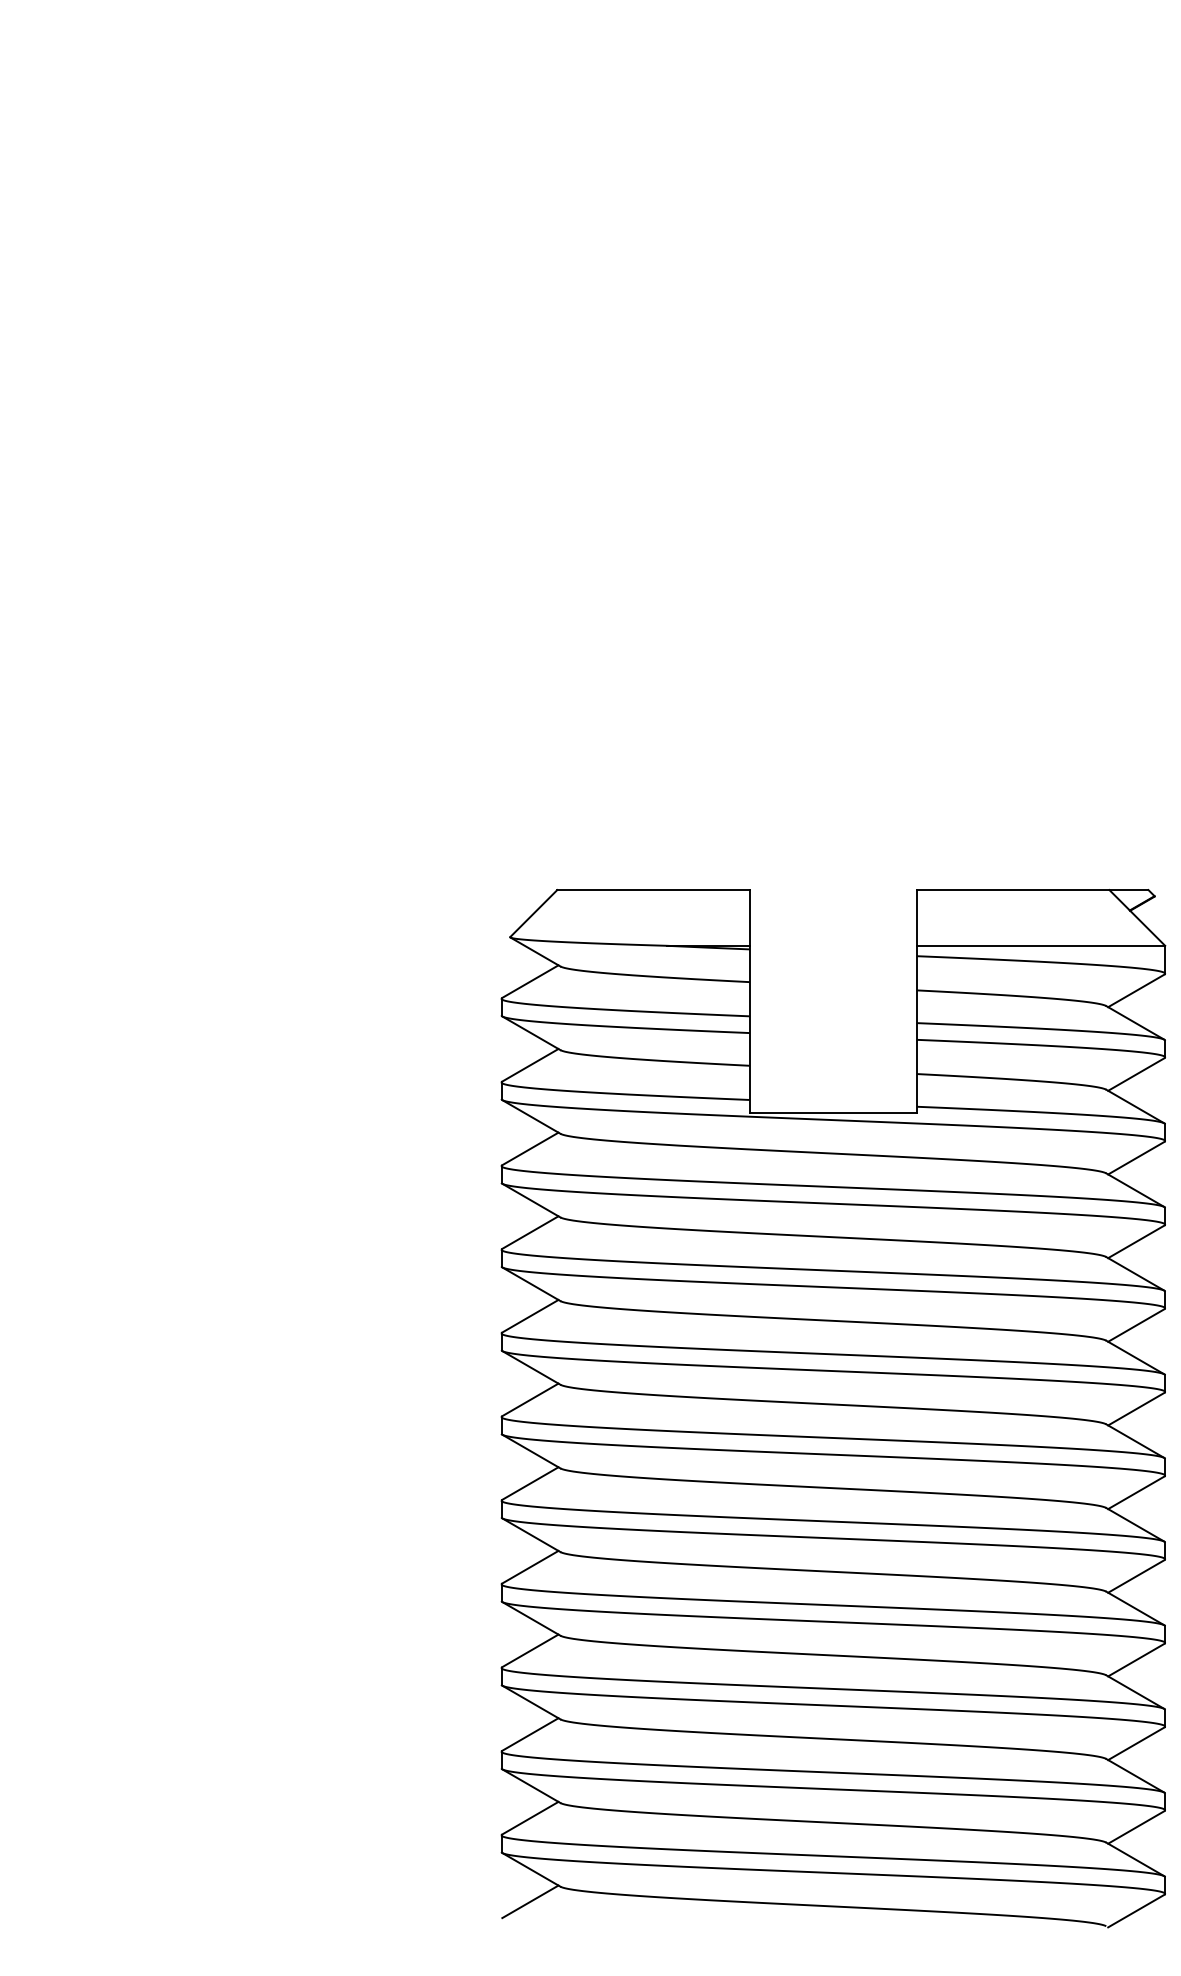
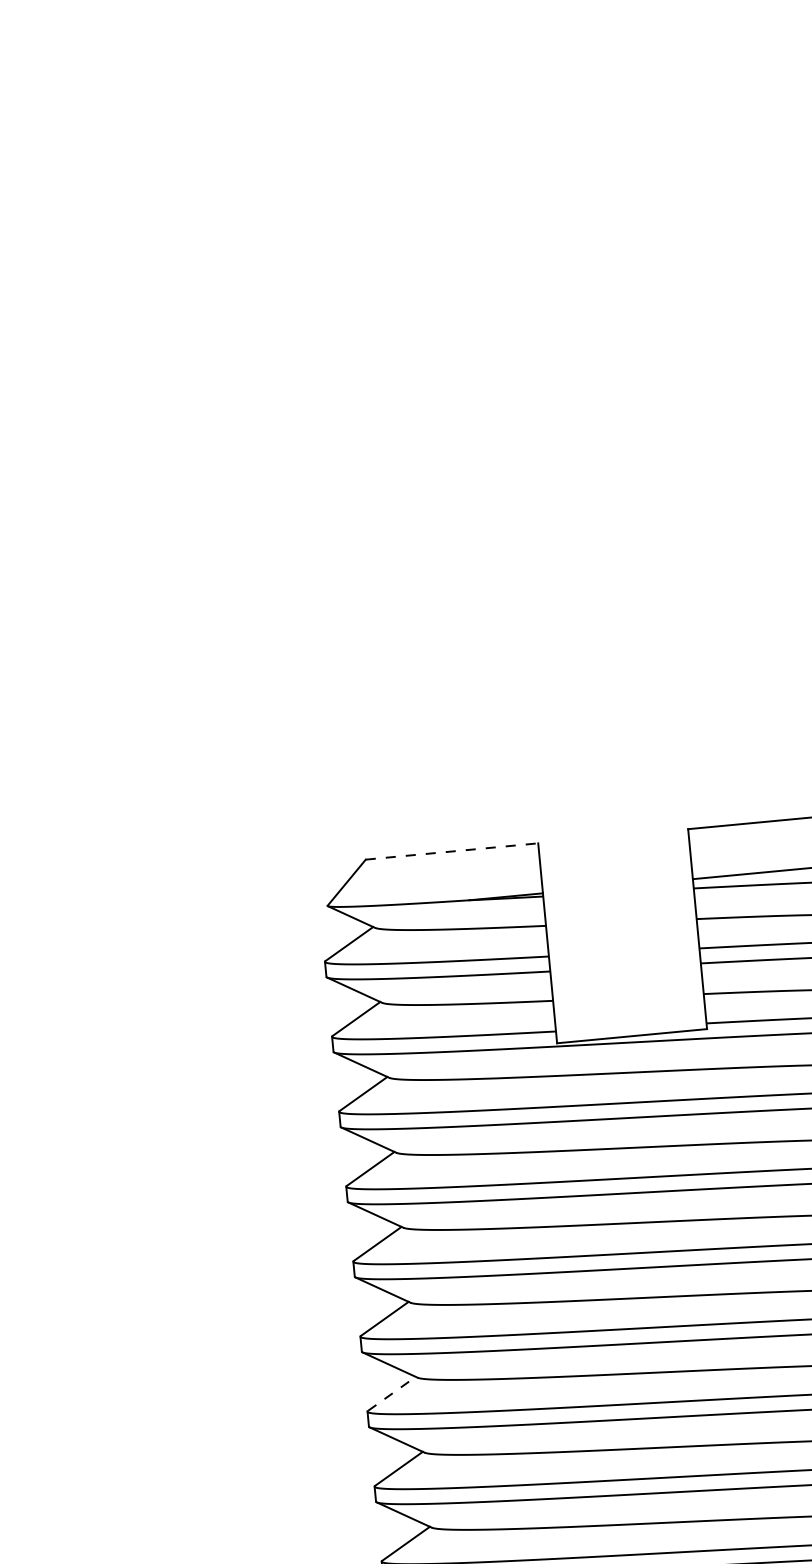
line: (654, 890) -> (452, 851), solid -> dashed
line: (530, 1483) -> (392, 1393), solid -> dashed

